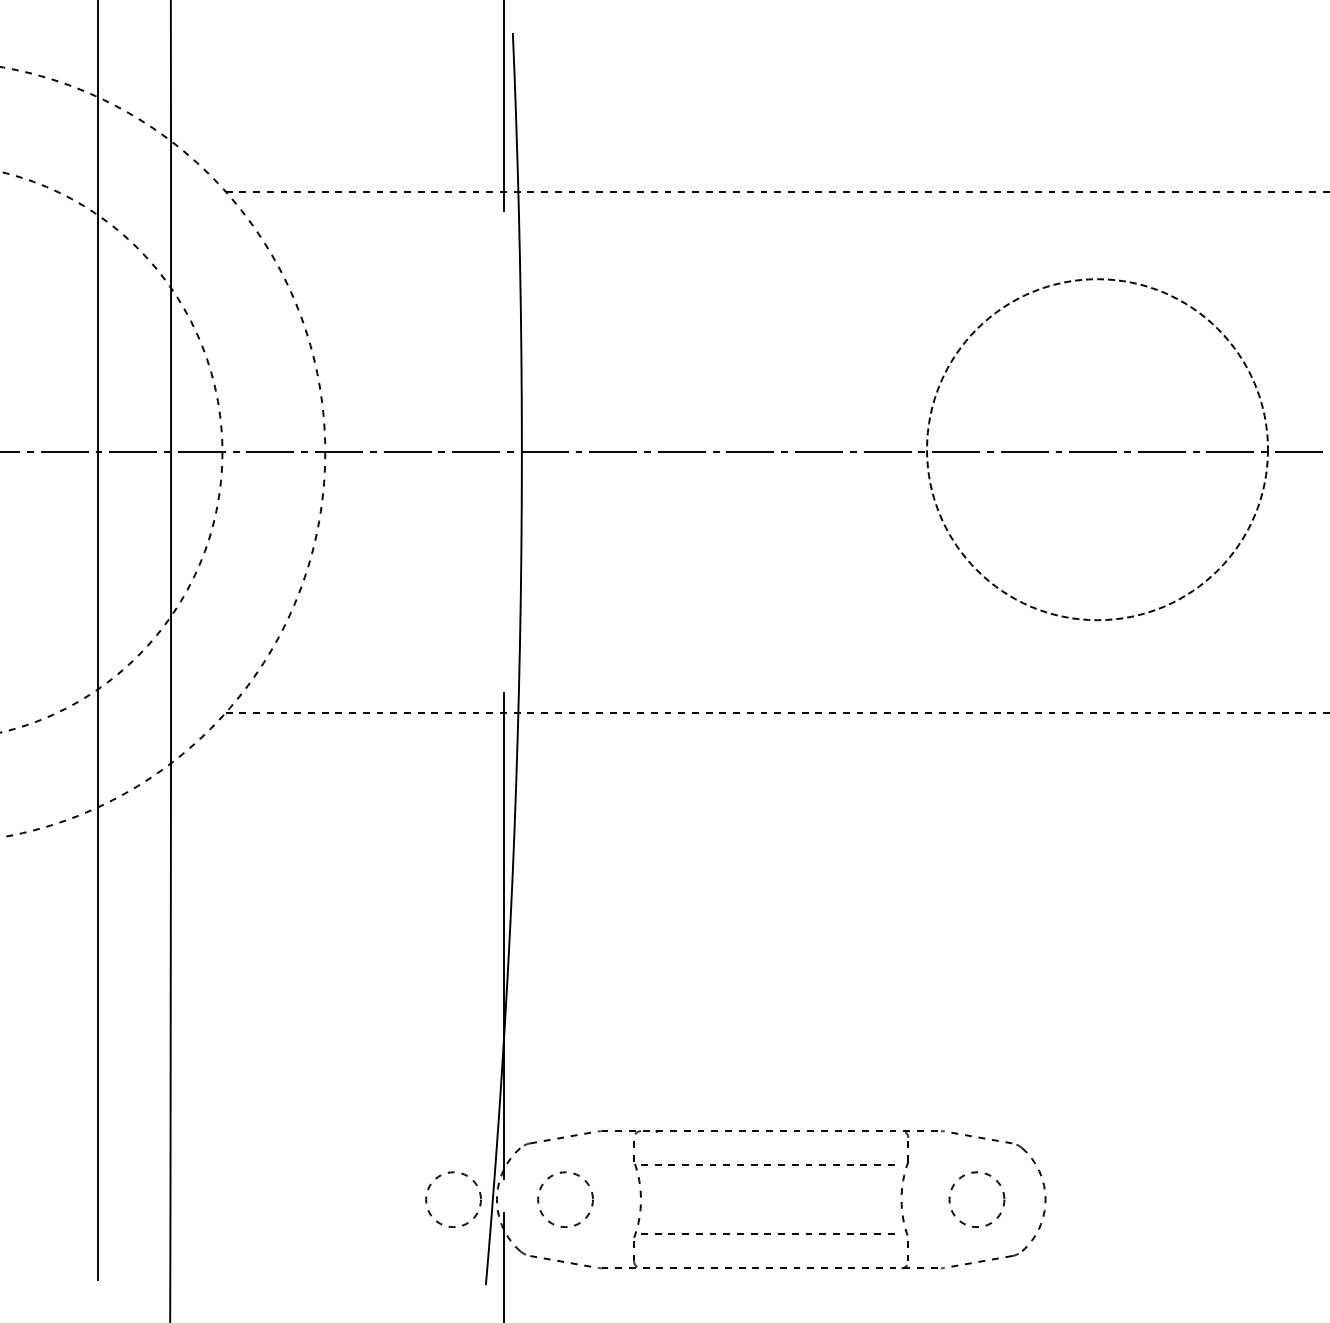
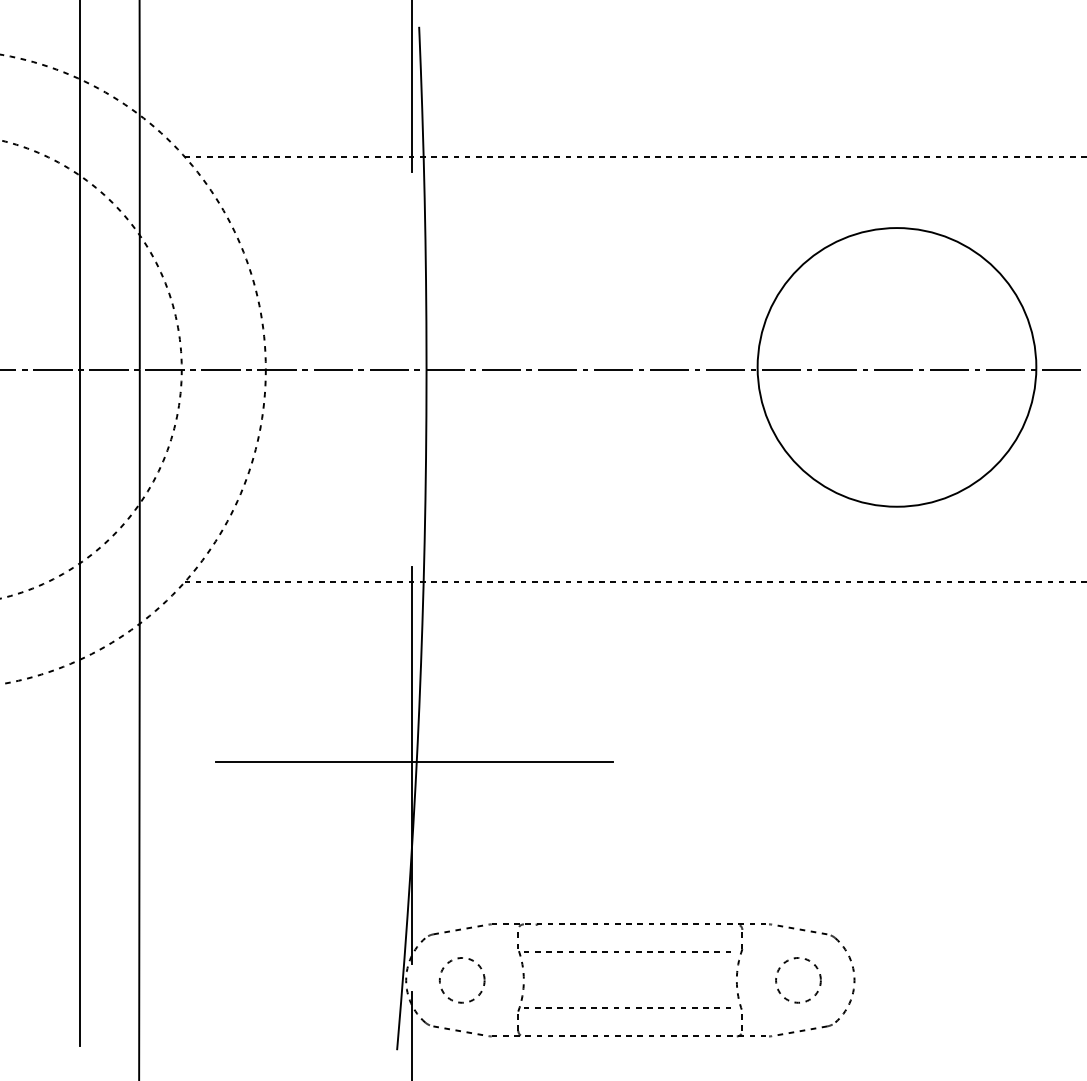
circle: (1097, 449) -> (896, 367), dashed -> solid
line: (507, 932) -> (414, 761), added
circle: (453, 1199) -> (370, 980), removed

